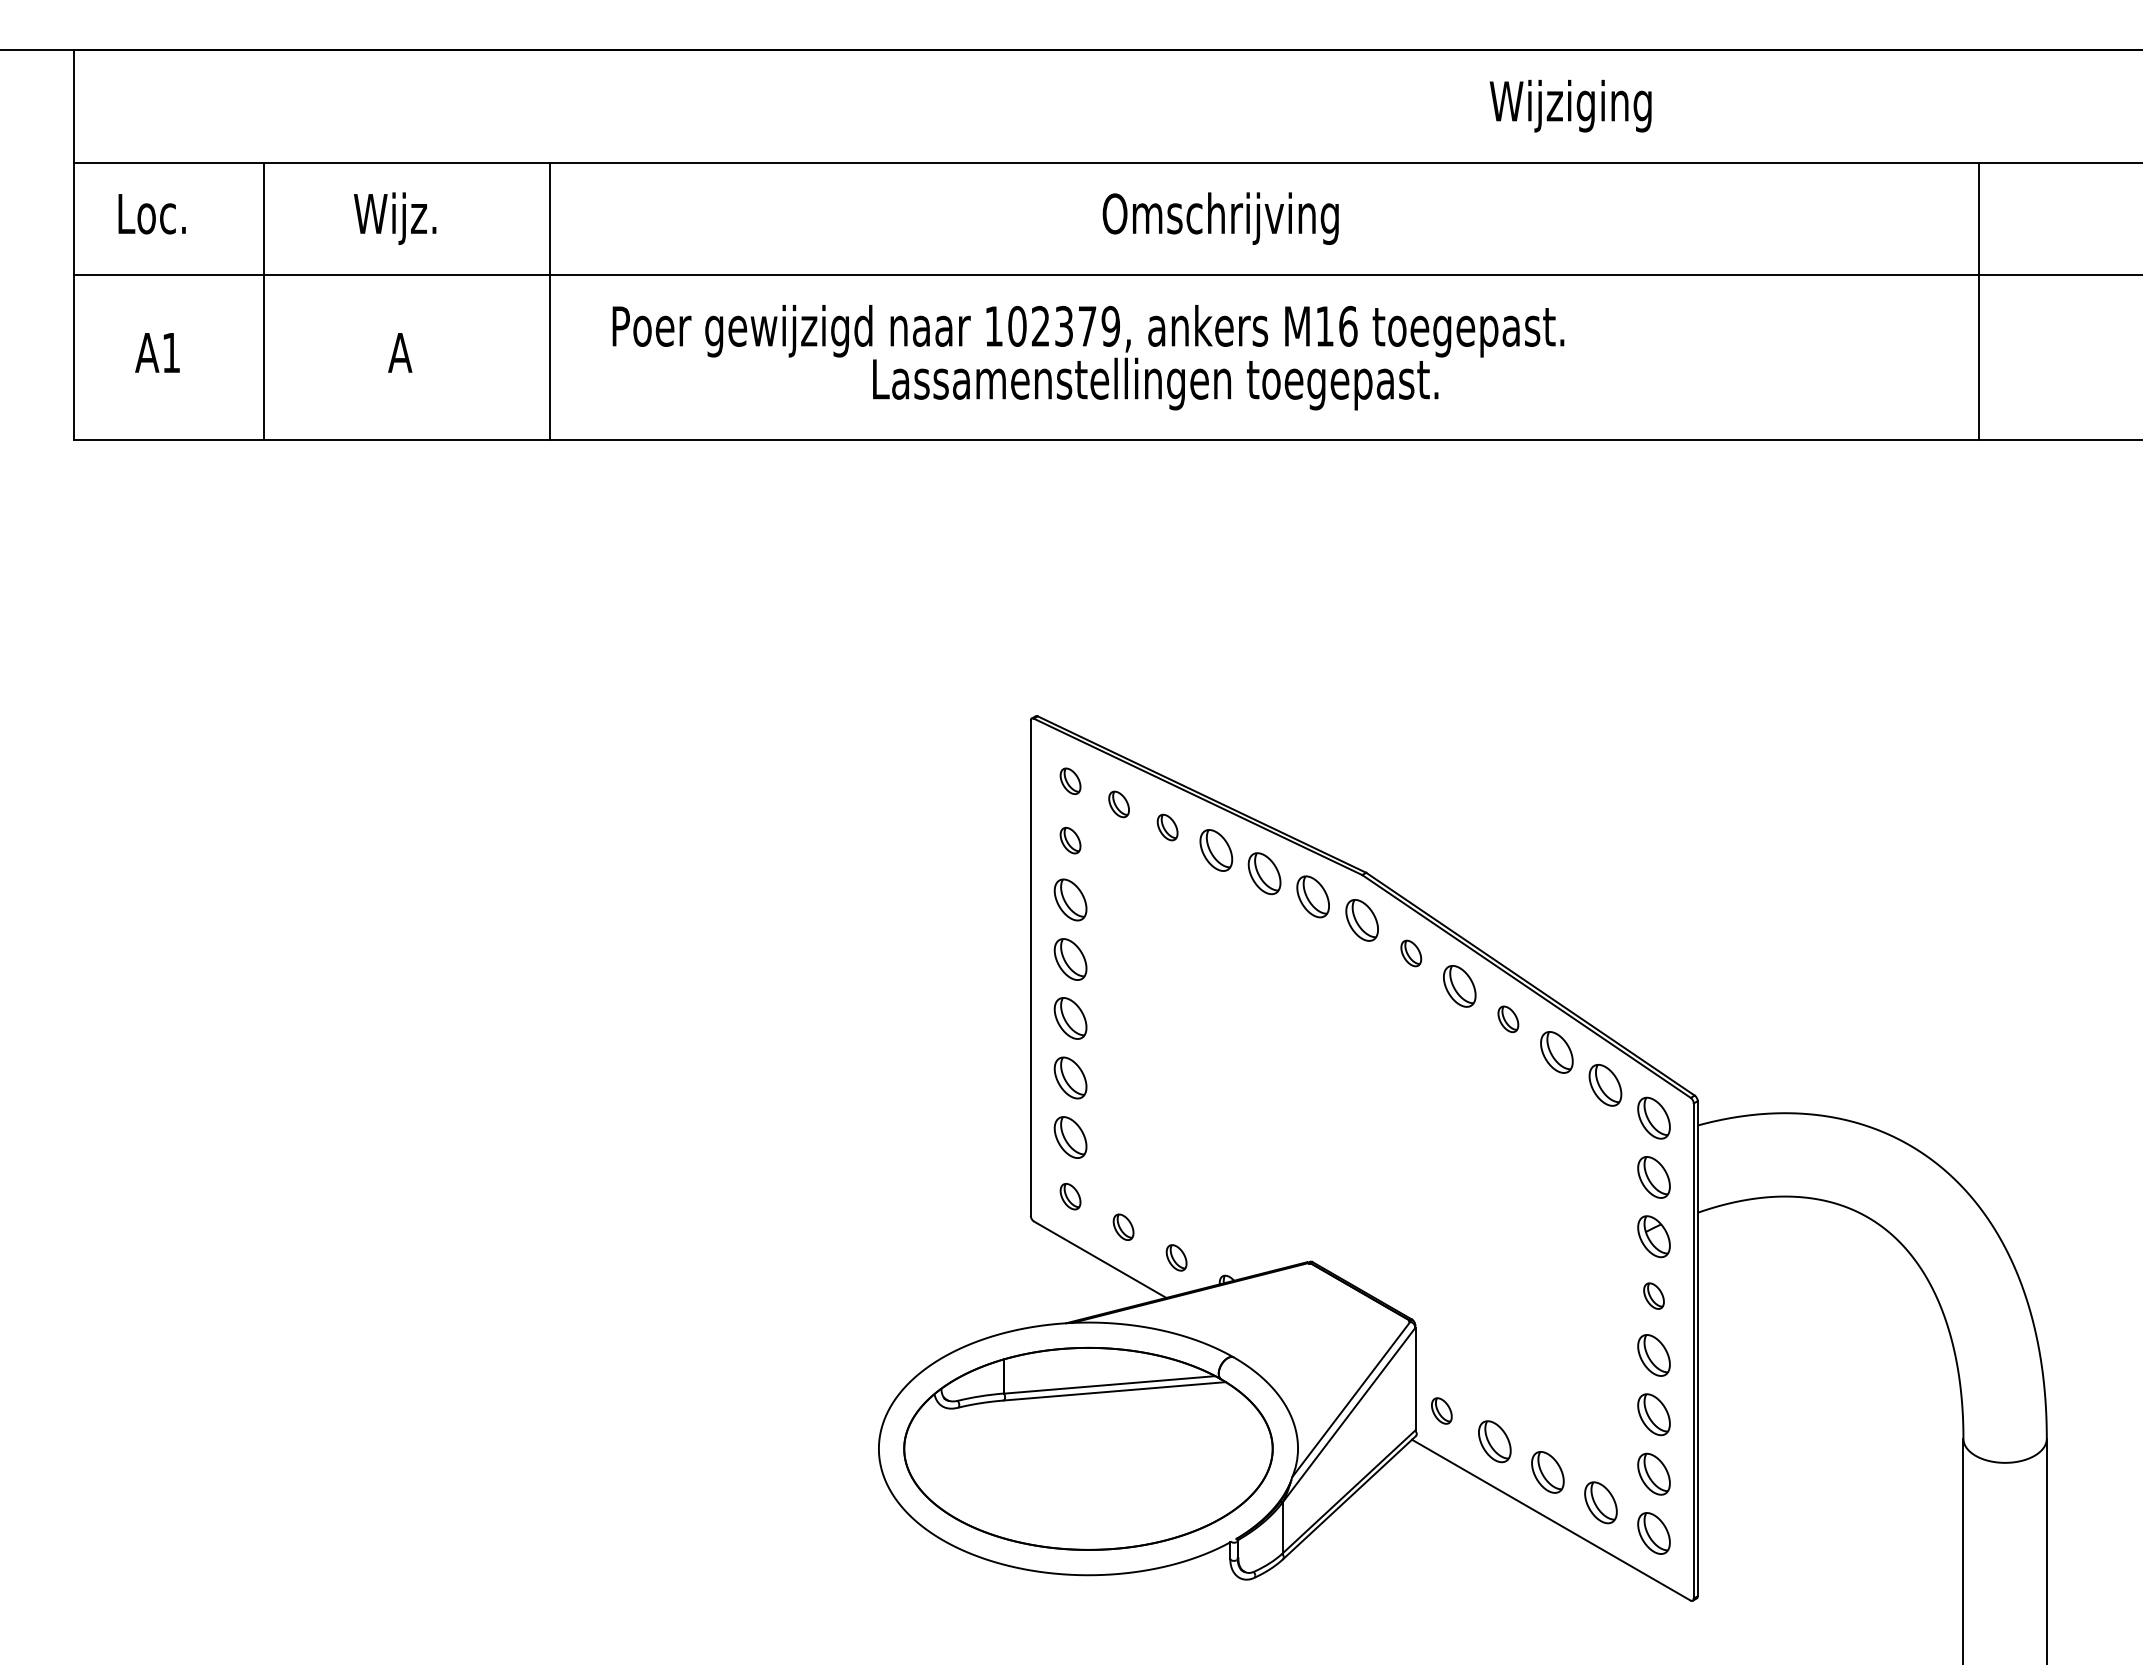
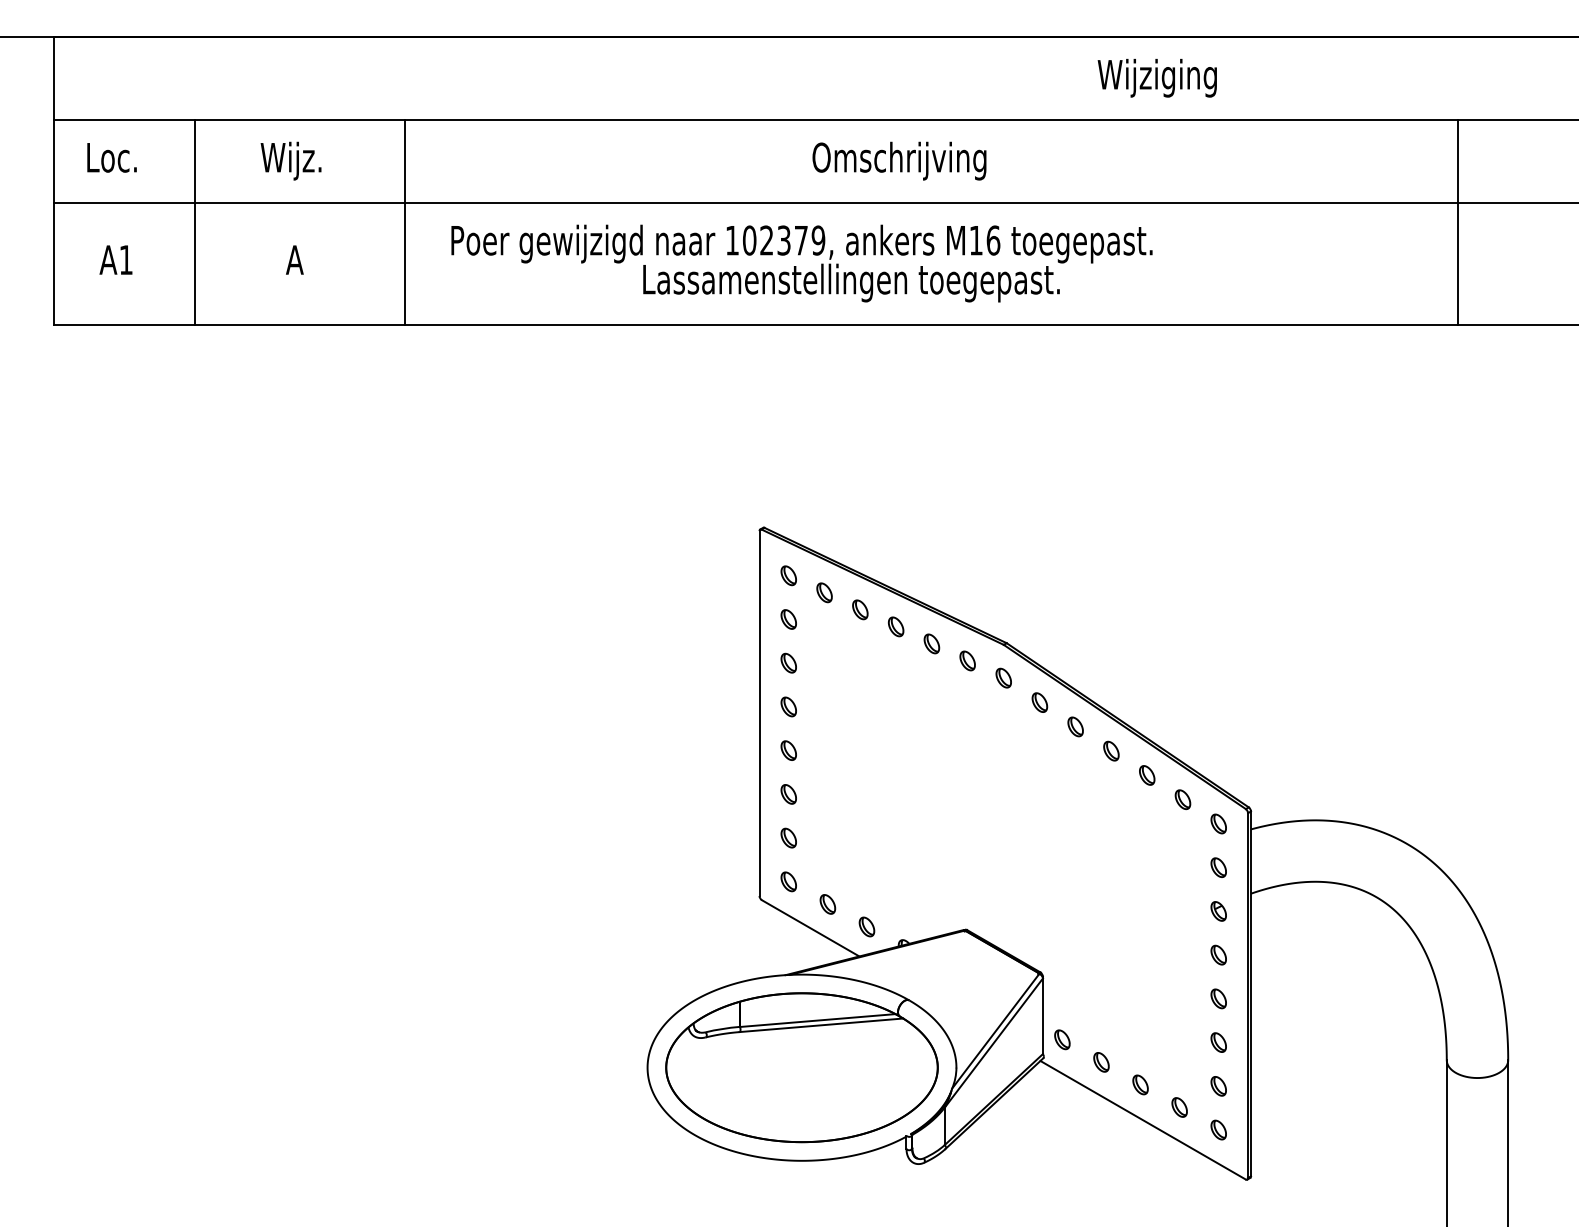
part: (1215, 850) -> (895, 626), size x0.62
part: (1264, 873) -> (931, 643), size x0.62
part: (1313, 896) -> (967, 660), size x0.62
part: (1070, 899) -> (788, 662), size x0.62
part: (1362, 919) -> (1003, 677), size x0.62
part: (1070, 958) -> (788, 706), size x0.62
part: (1459, 986) -> (1075, 726), size x0.62
part: (1070, 1018) -> (788, 750), size x0.62
part: (1556, 1051) -> (1146, 774), size x0.62
part: (1070, 1077) -> (788, 794), size x0.62
part: (1605, 1084) -> (1183, 799), size x0.62
part: (1653, 1117) -> (1218, 823), size x0.62
part: (1070, 1136) -> (788, 837), size x0.62
part: (1653, 1177) -> (1218, 867), size x0.62
part: (1653, 1236) -> (1218, 911), size x0.62
part: (1653, 1355) -> (1218, 998), size x0.62
part: (1653, 1414) -> (1218, 1042), size x0.62
part: (1494, 1441) -> (1101, 1062), size x0.62
part: (1547, 1471) -> (1140, 1084), size x0.62
part: (1653, 1473) -> (1218, 1085), size x0.62
part: (1600, 1502) -> (1179, 1107), size x0.62
part: (1653, 1533) -> (1218, 1130), size x0.62

